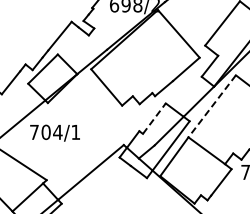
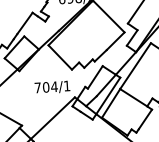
line: (211, 106) -> (135, 66), dashed -> solid
line: (154, 118) -> (95, 77), dashed -> solid
text: (54, 132) -> (52, 87), moved

